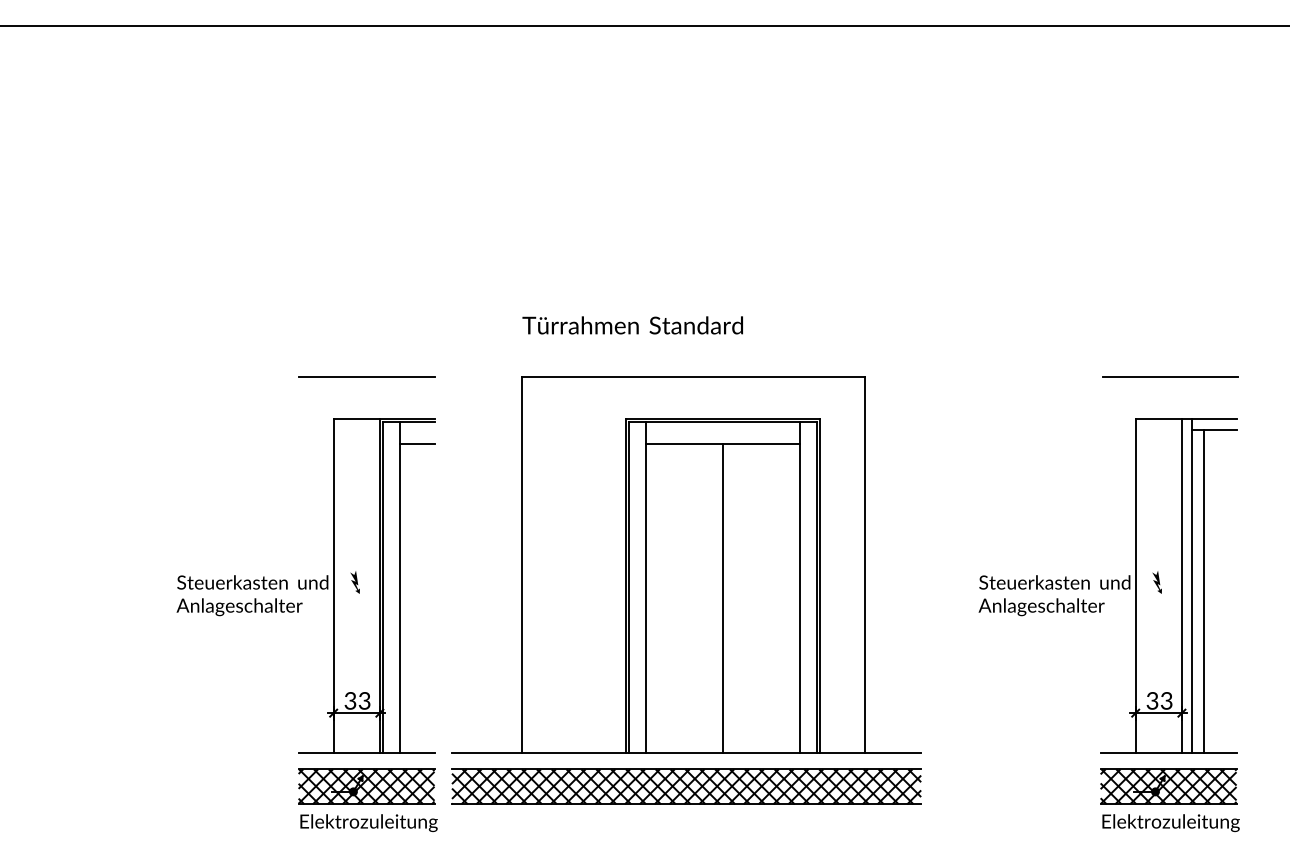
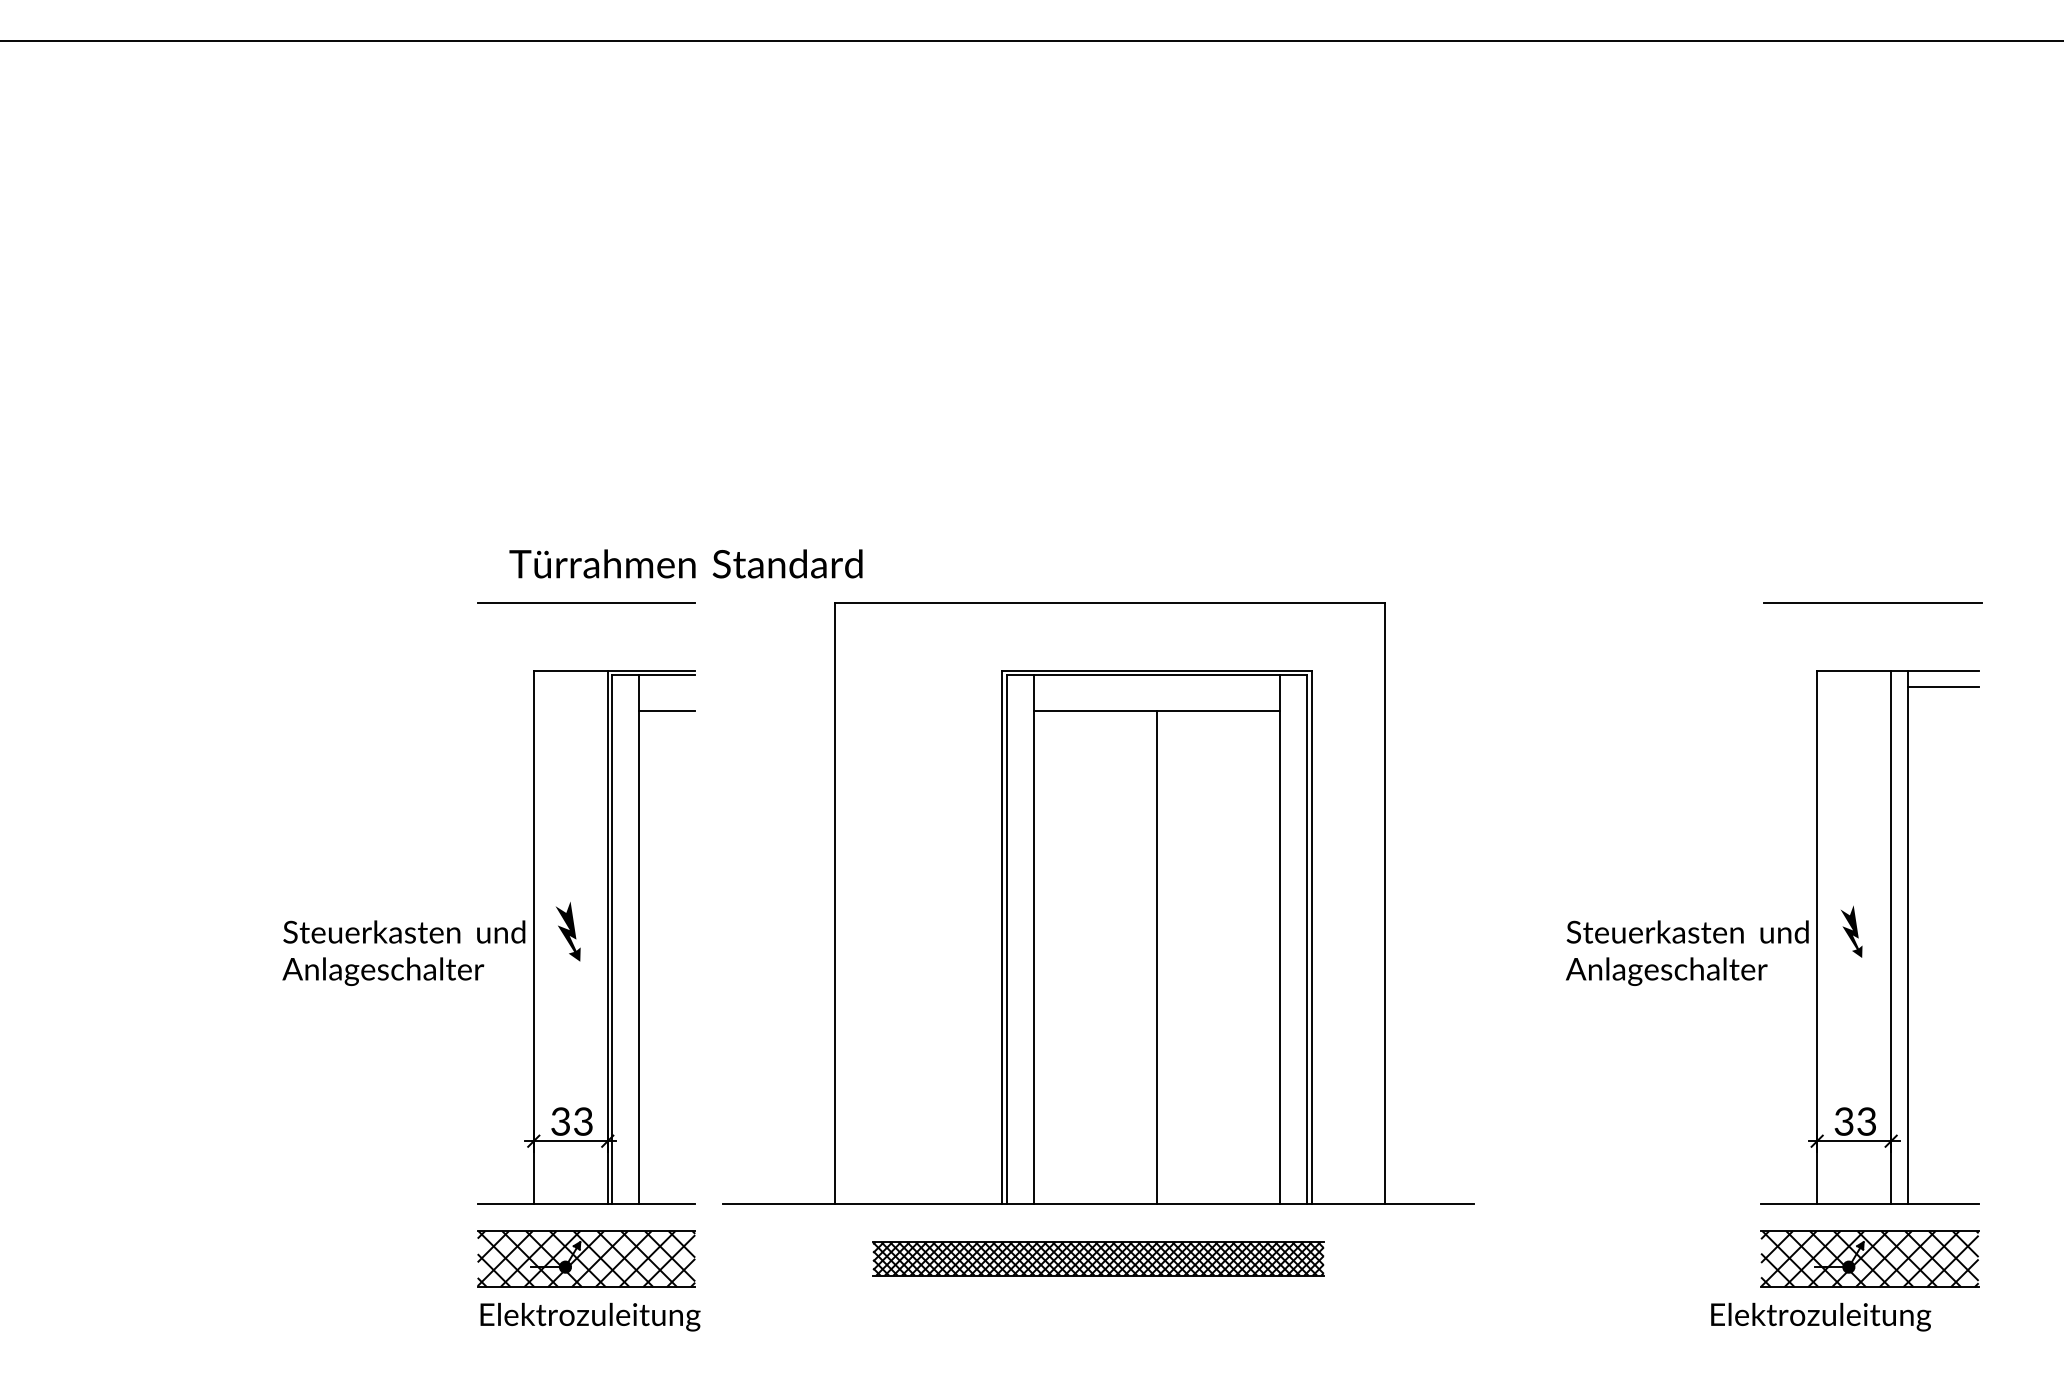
text: (632, 325) -> (685, 564), moved
part: (354, 582) -> (567, 932), size x1.6
part: (1156, 582) -> (1850, 932), size x1.4
line: (1204, 590) -> (1927, 944), removed
part: (686, 786) -> (1098, 1258), size x0.6
text: (1170, 823) -> (1820, 1317), moved

